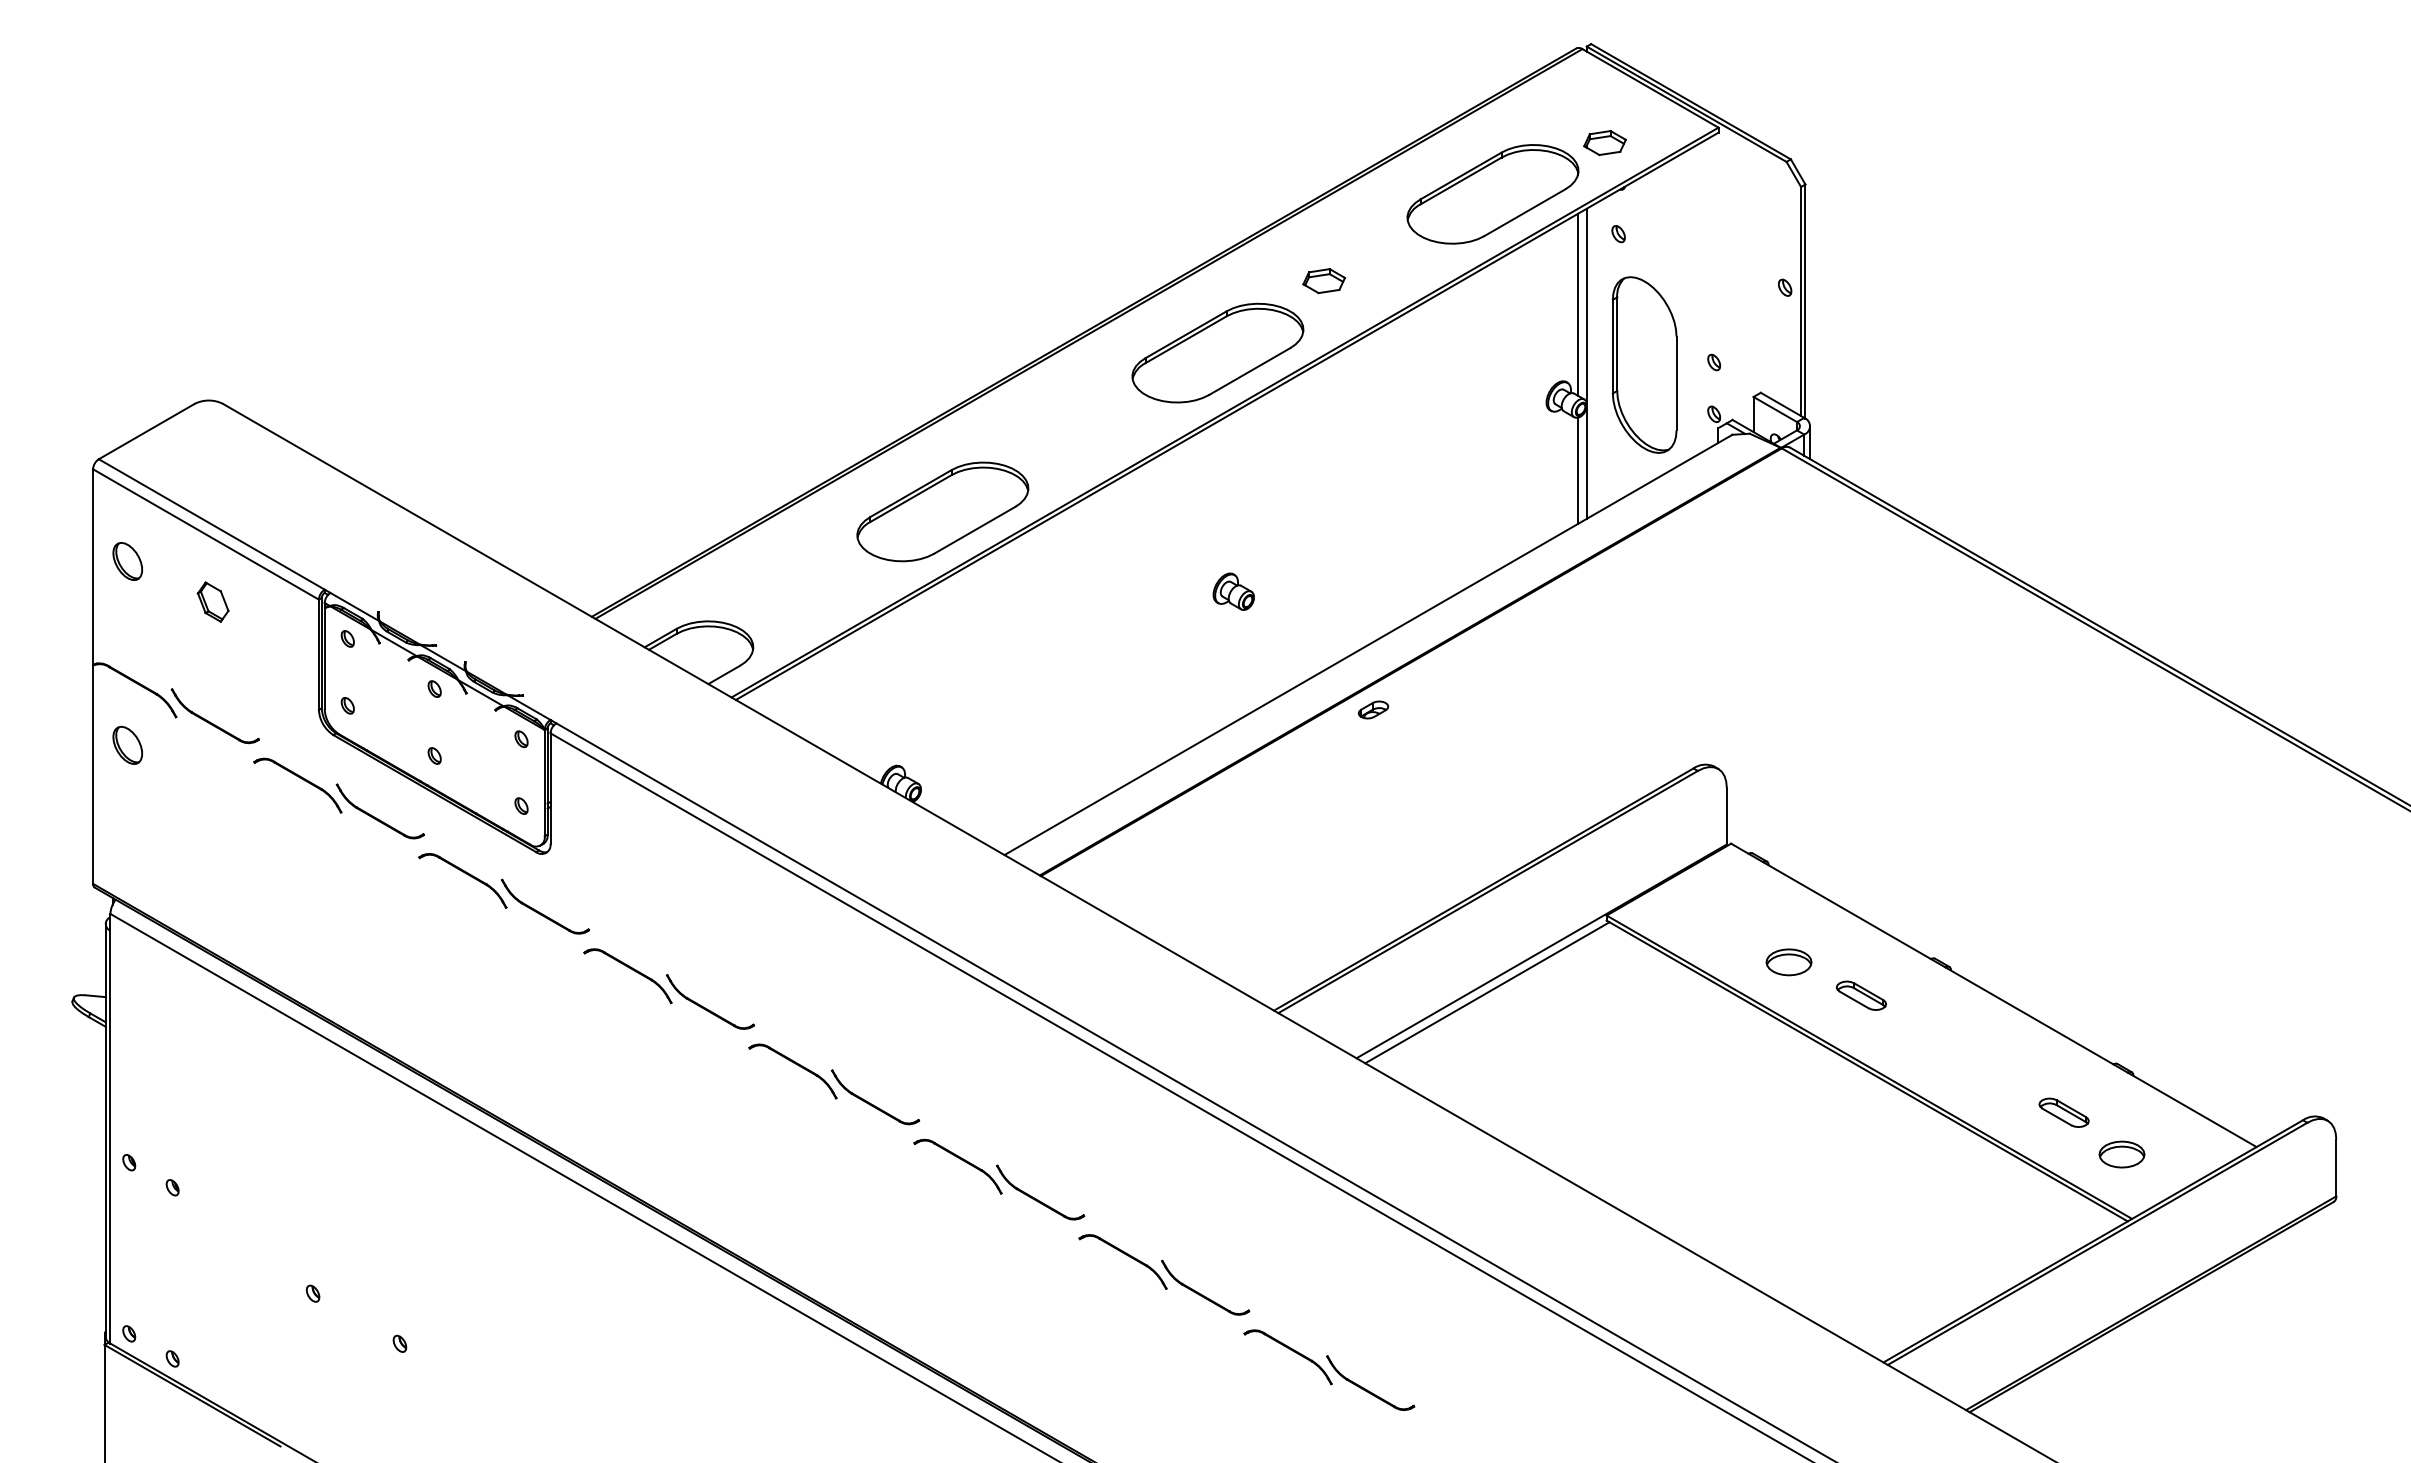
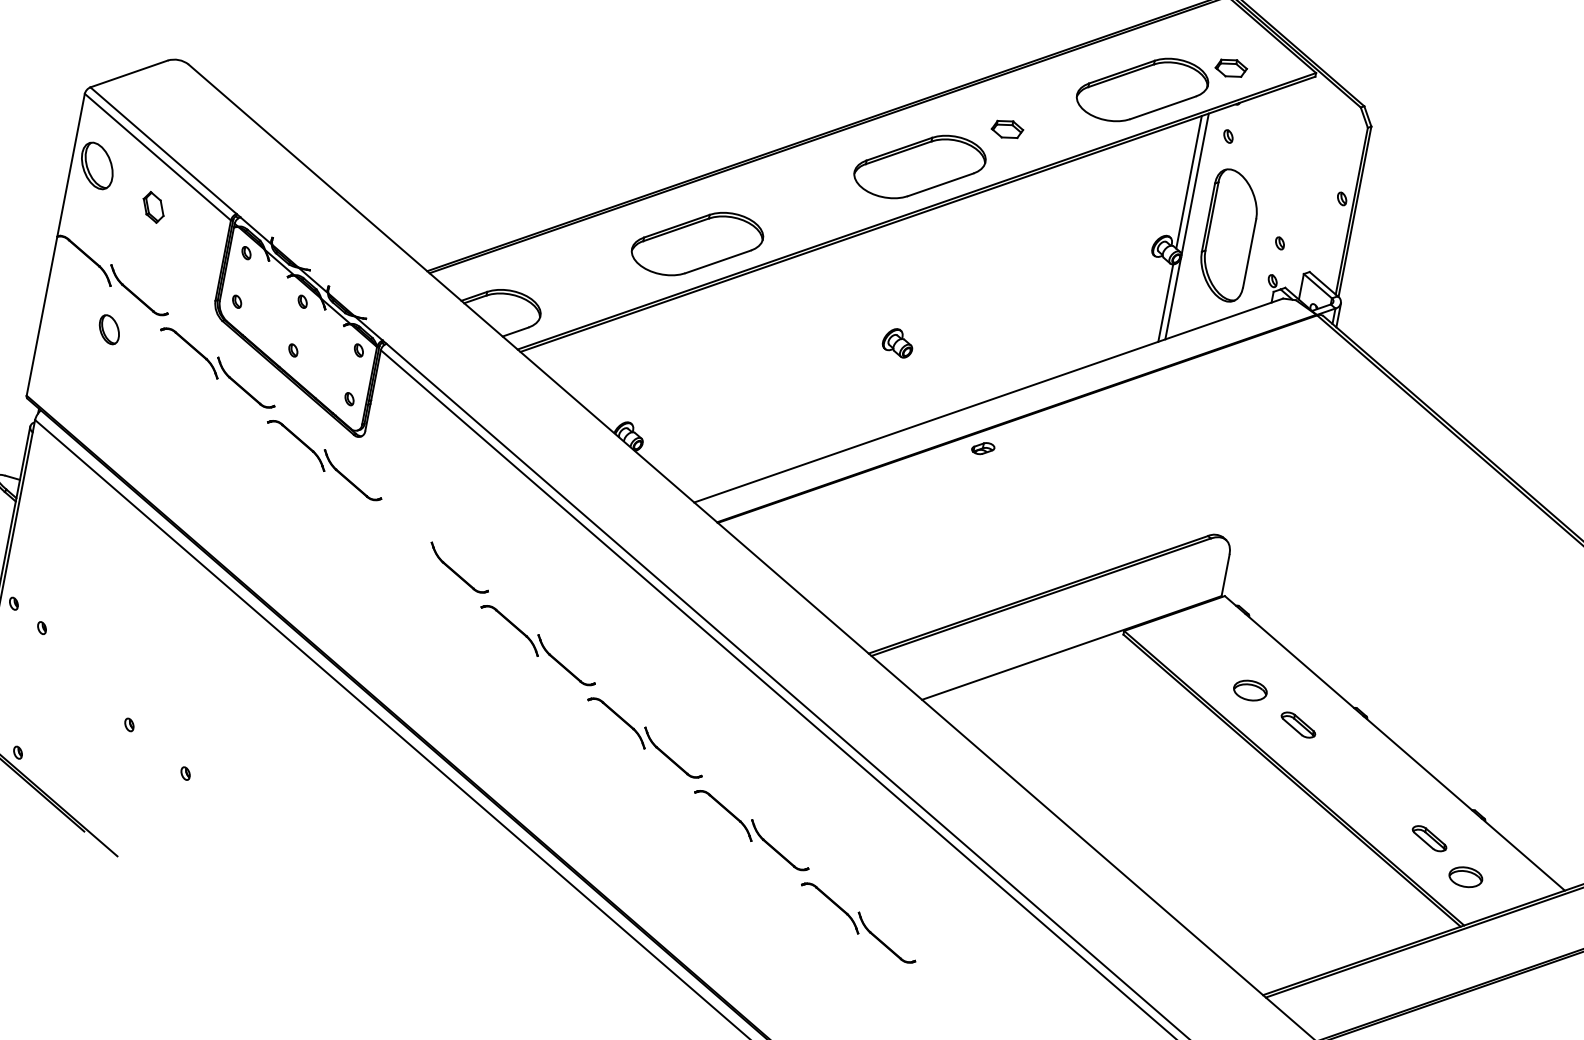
part: (127, 561) -> (96, 165), size x1.6
part: (127, 744) -> (109, 329), moved
part: (630, 969) -> (405, 533), removed
line: (1487, 992) -> (1026, 670), removed

